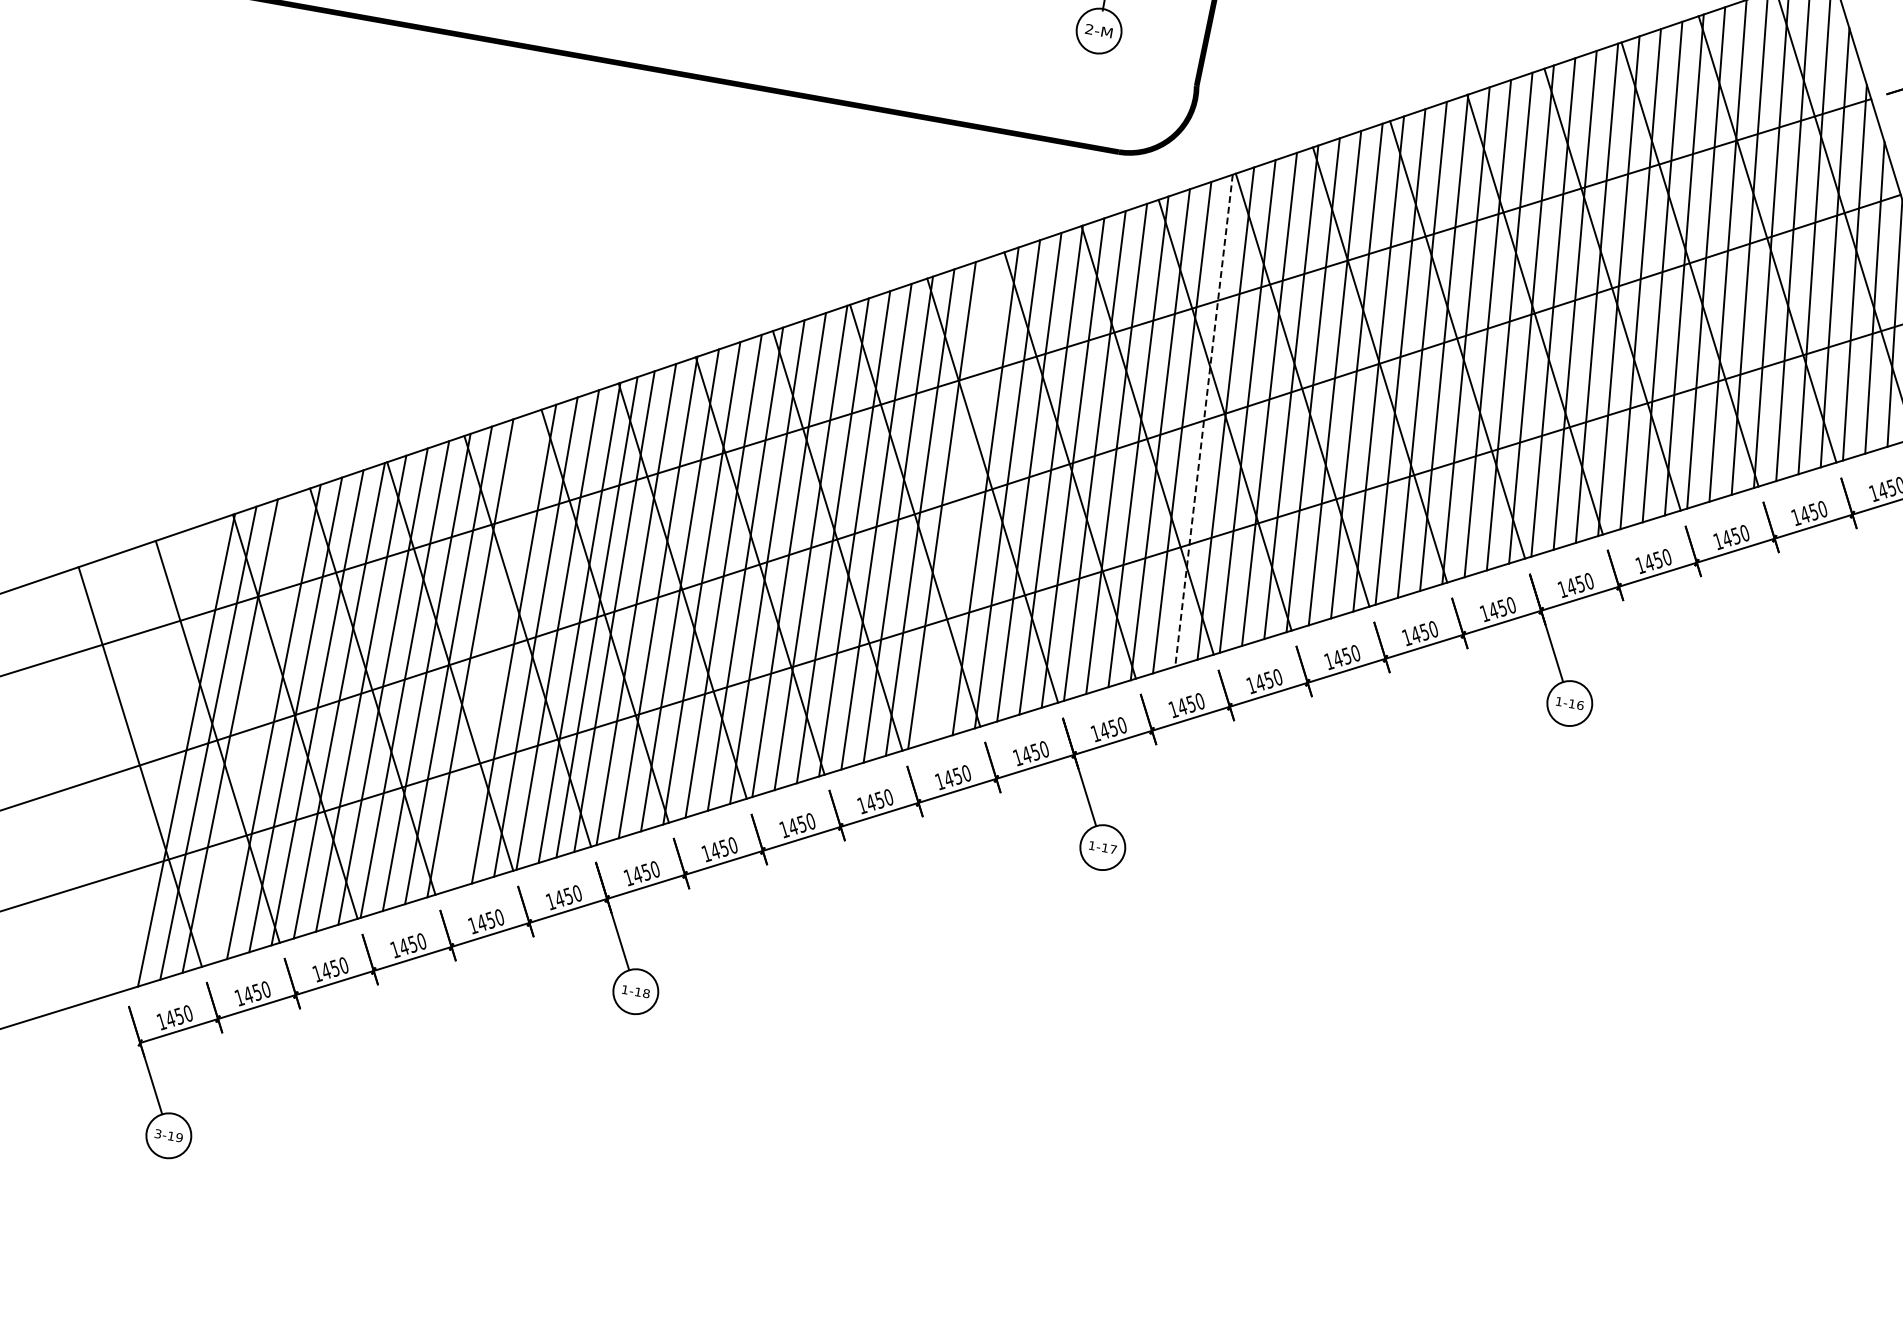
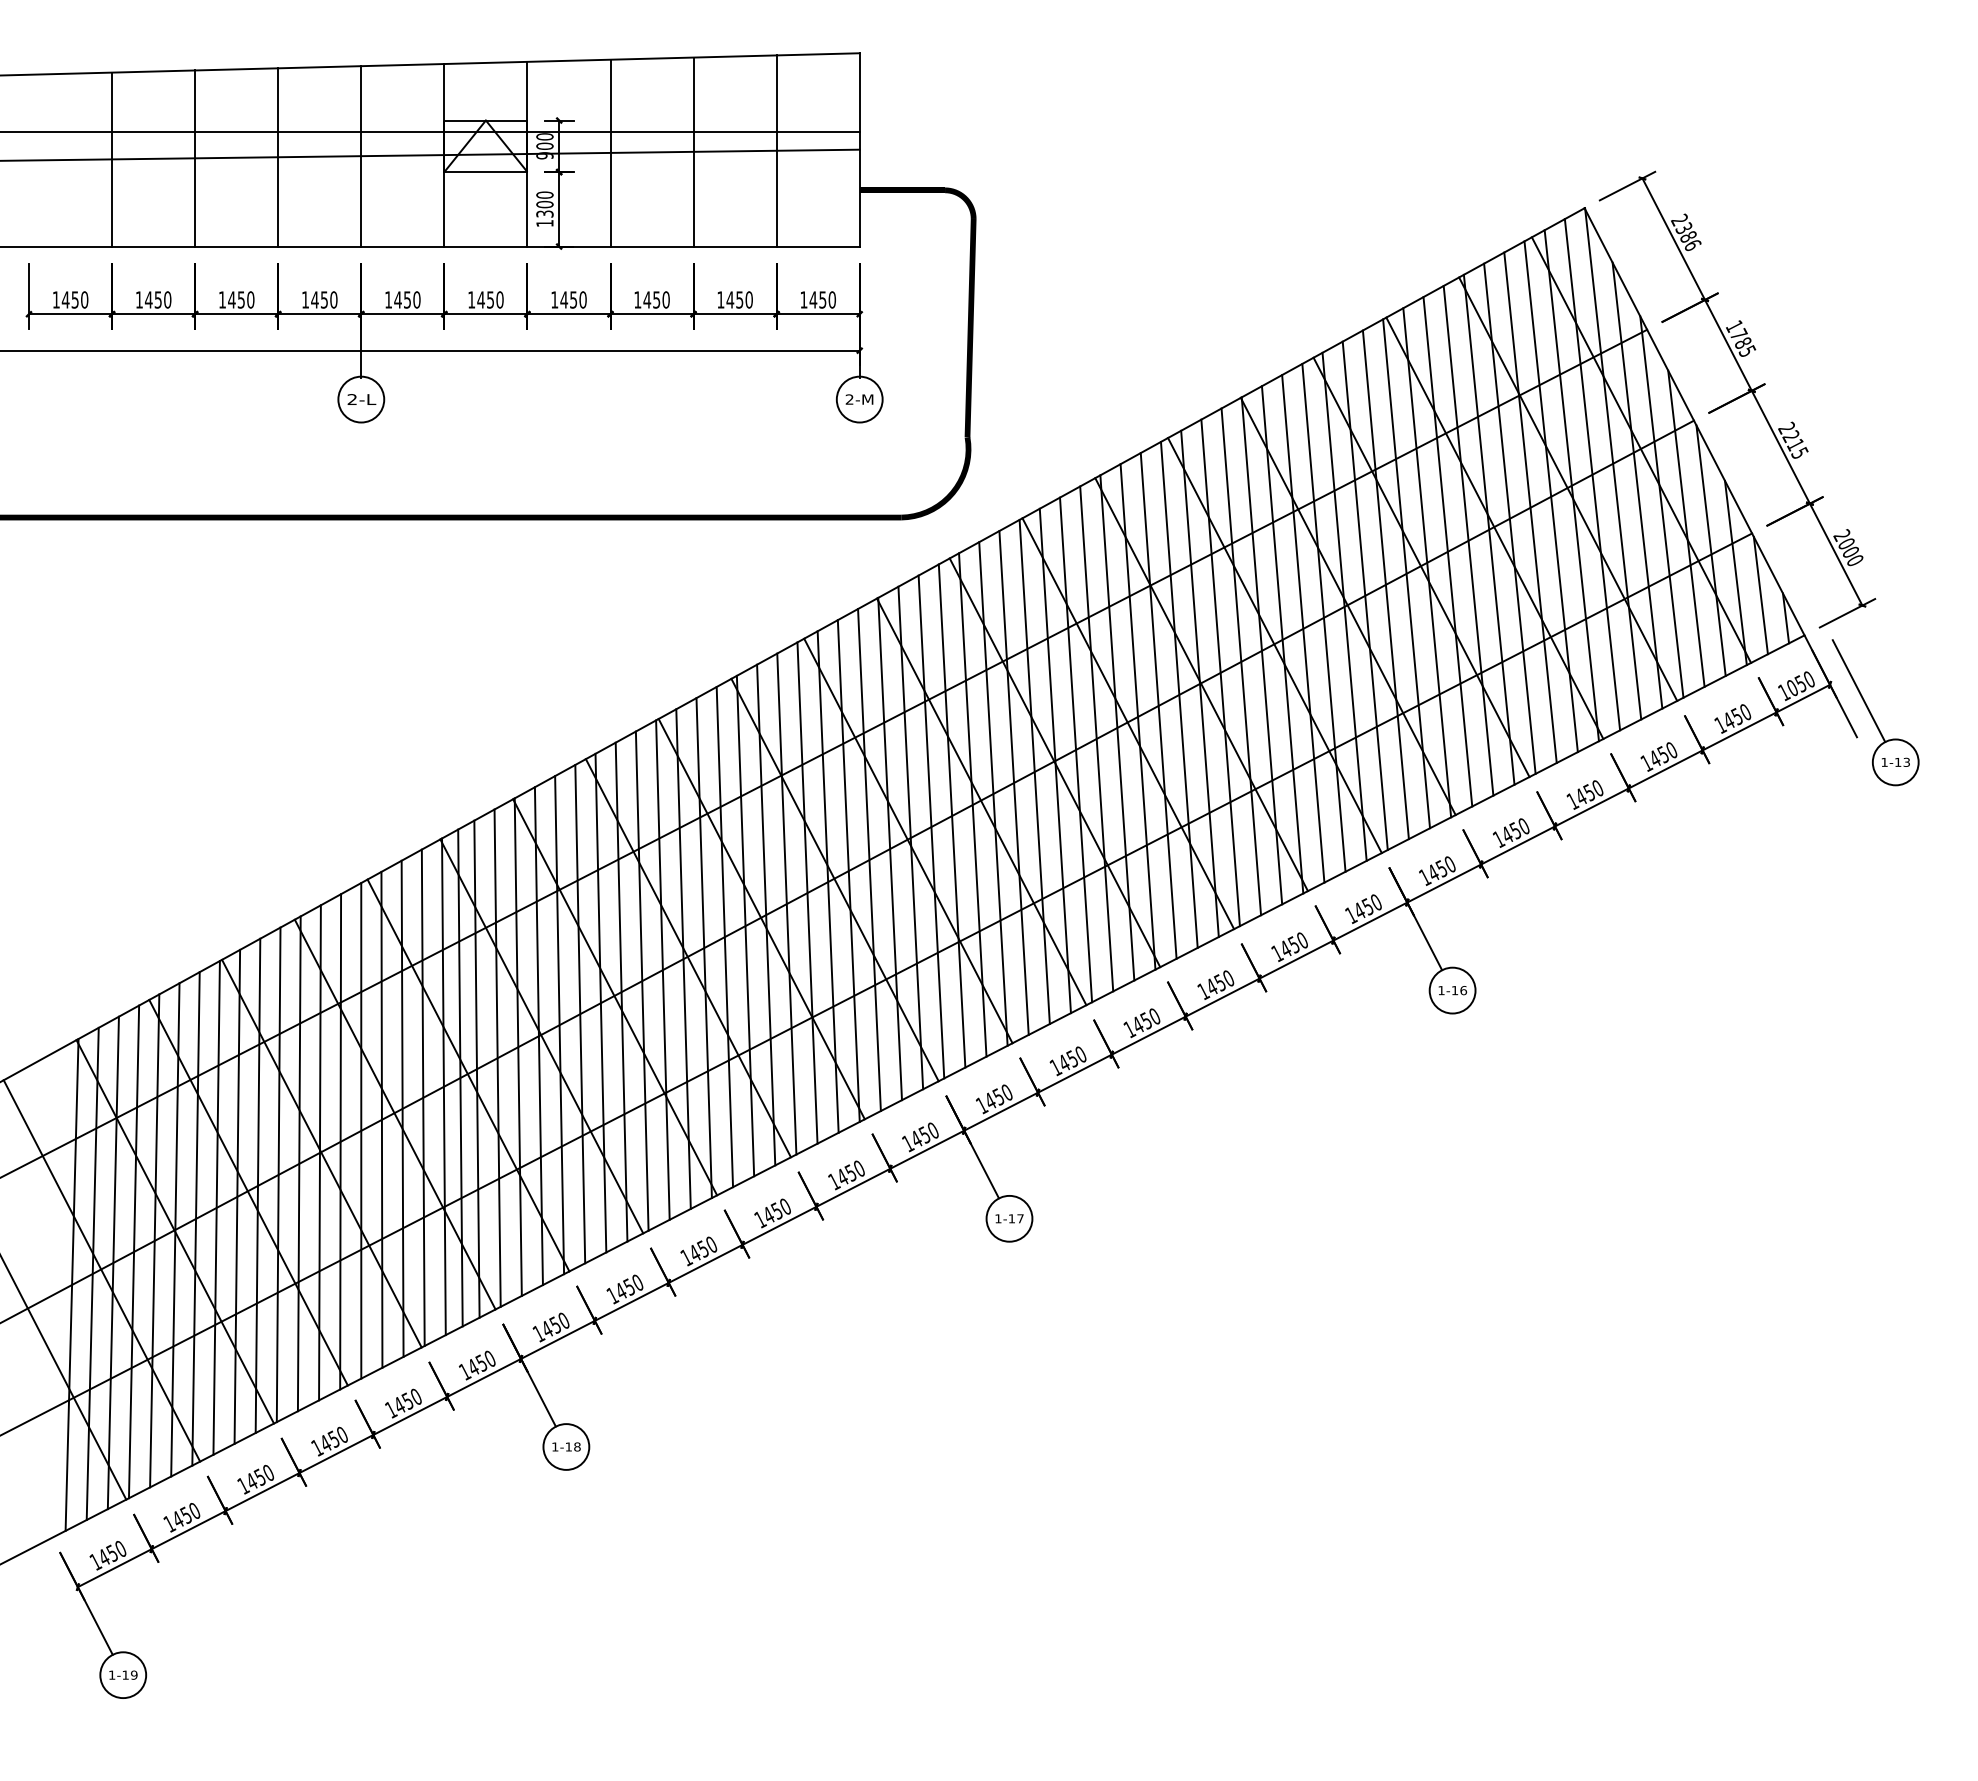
line: (1203, 420) -> (1034, 771), dashed -> solid
line: (963, 497) -> (807, 892), added
line: (492, 650) -> (361, 1130), added
line: (251, 728) -> (133, 1251), added
text: (158, 1133) -> (112, 1674), 3-19 -> 1-19

